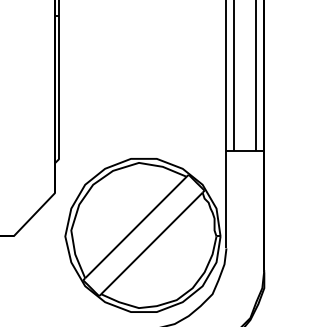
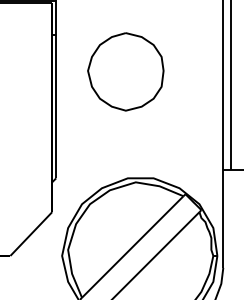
part: (128, 52) -> (125, 71), added

